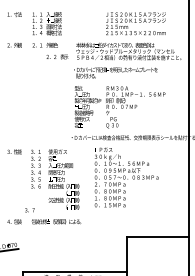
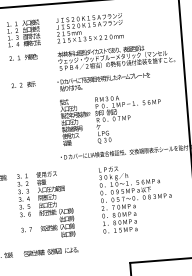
text: (135, 23) -> (89, 28), moved
text: (57, 56) -> (23, 84), moved
text: (126, 177) -> (136, 198), moved
text: (29, 210) -> (26, 230), moved

